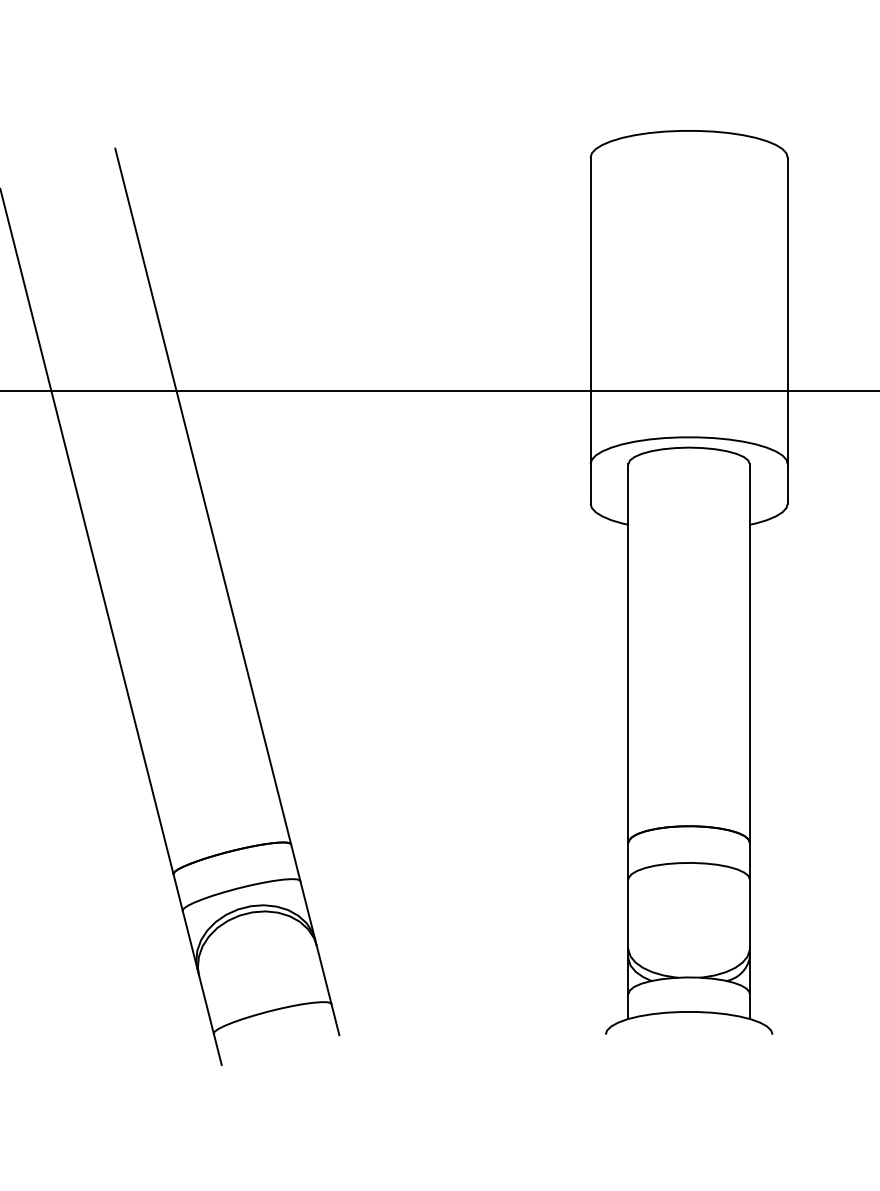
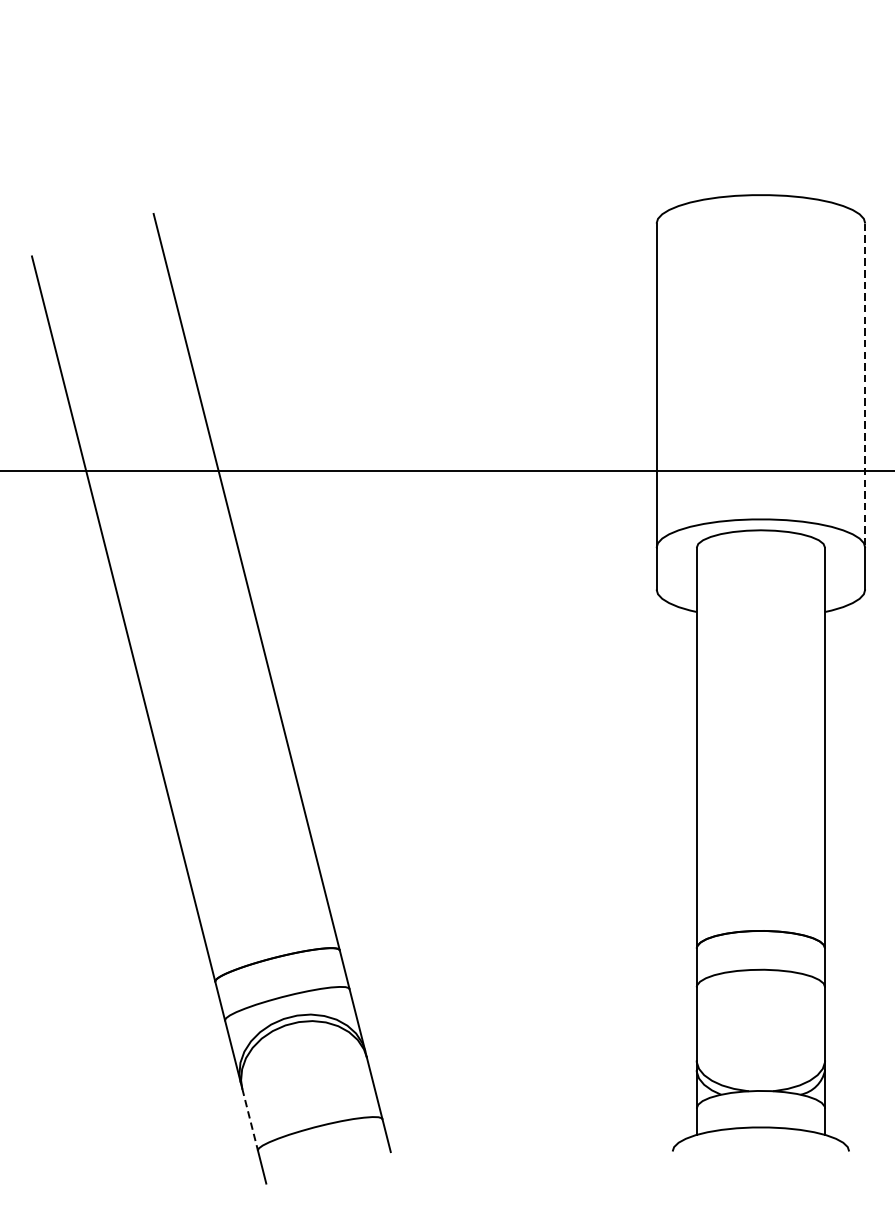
line: (787, 311) -> (865, 386), solid -> dashed
line: (206, 1005) -> (250, 1120), solid -> dashed

